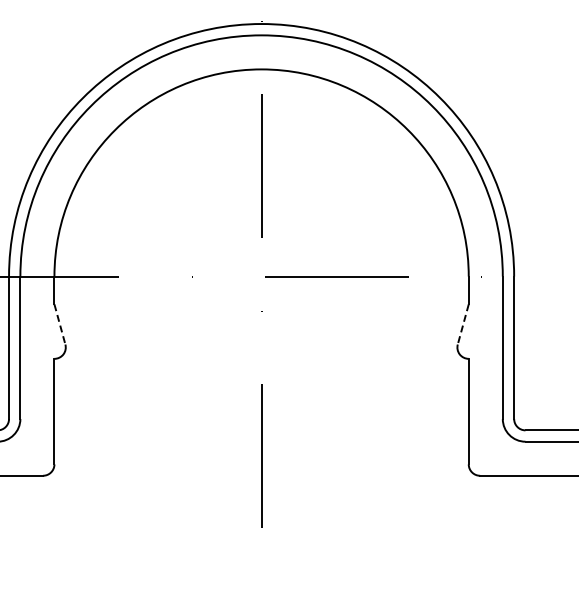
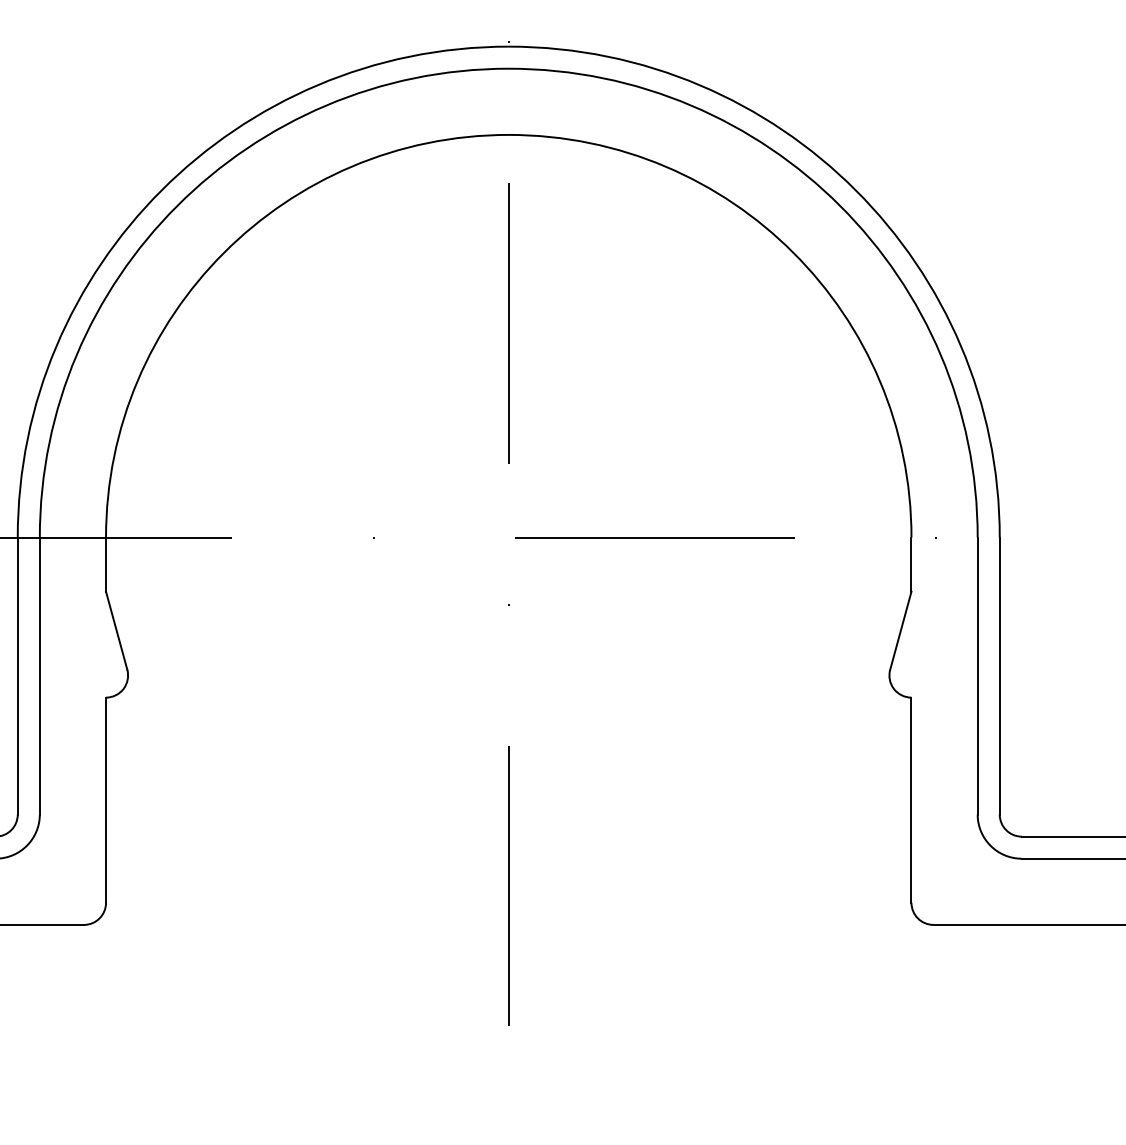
line: (59, 324) -> (115, 630), dashed -> solid
line: (463, 324) -> (901, 630), dashed -> solid

